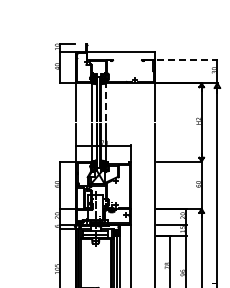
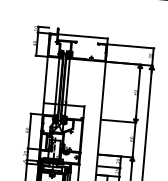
line: (187, 59) -> (131, 46), dashed -> solid
line: (105, 101) -> (68, 72), dashed -> solid

